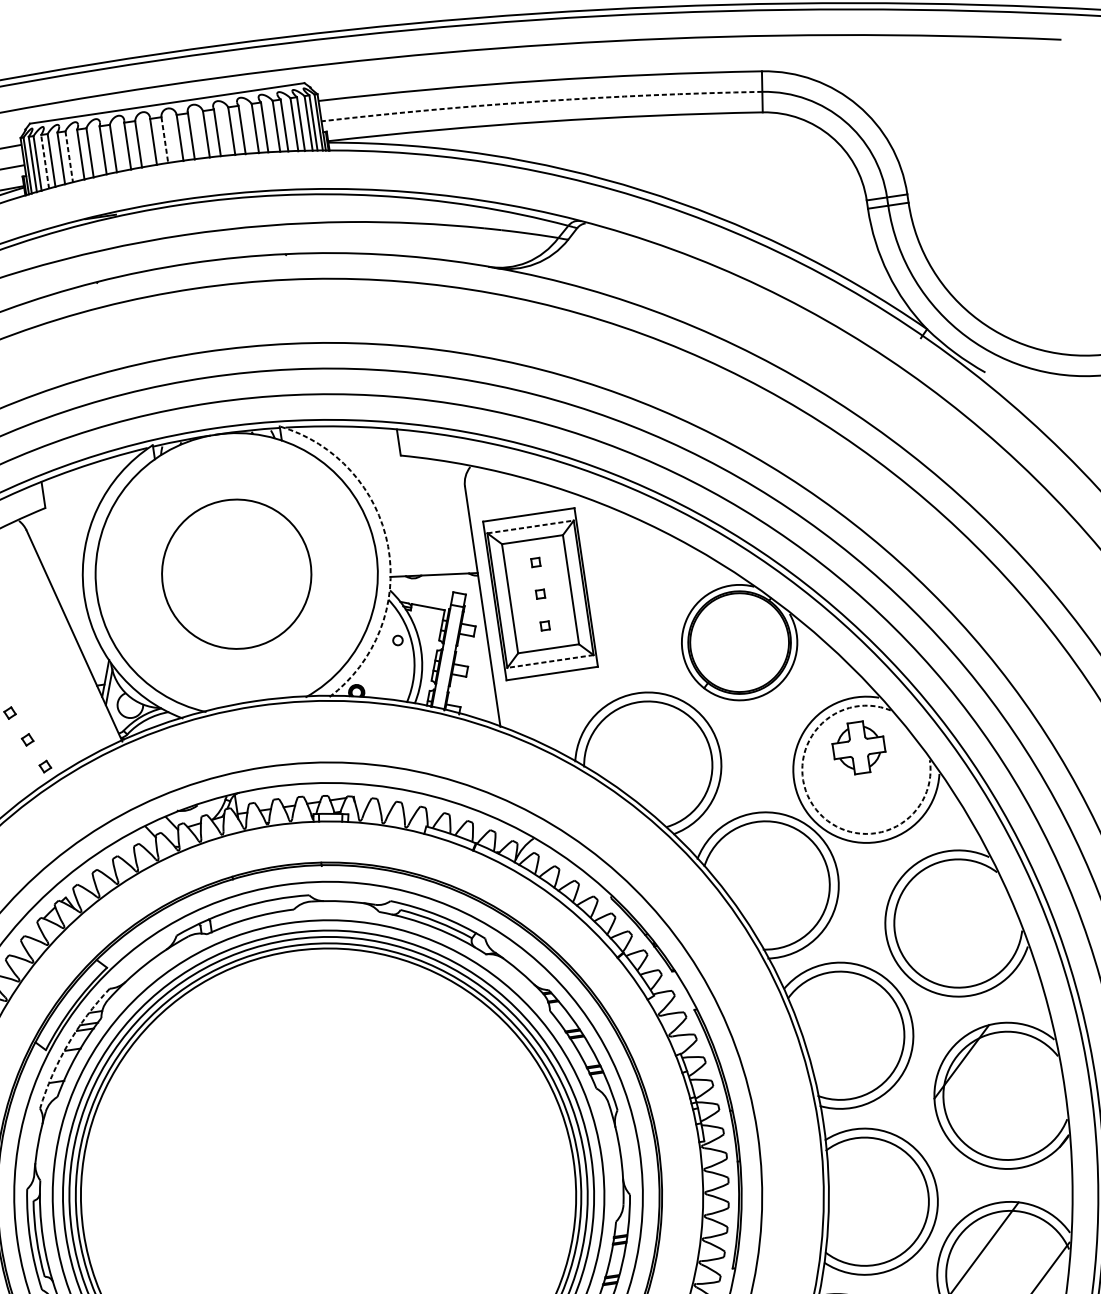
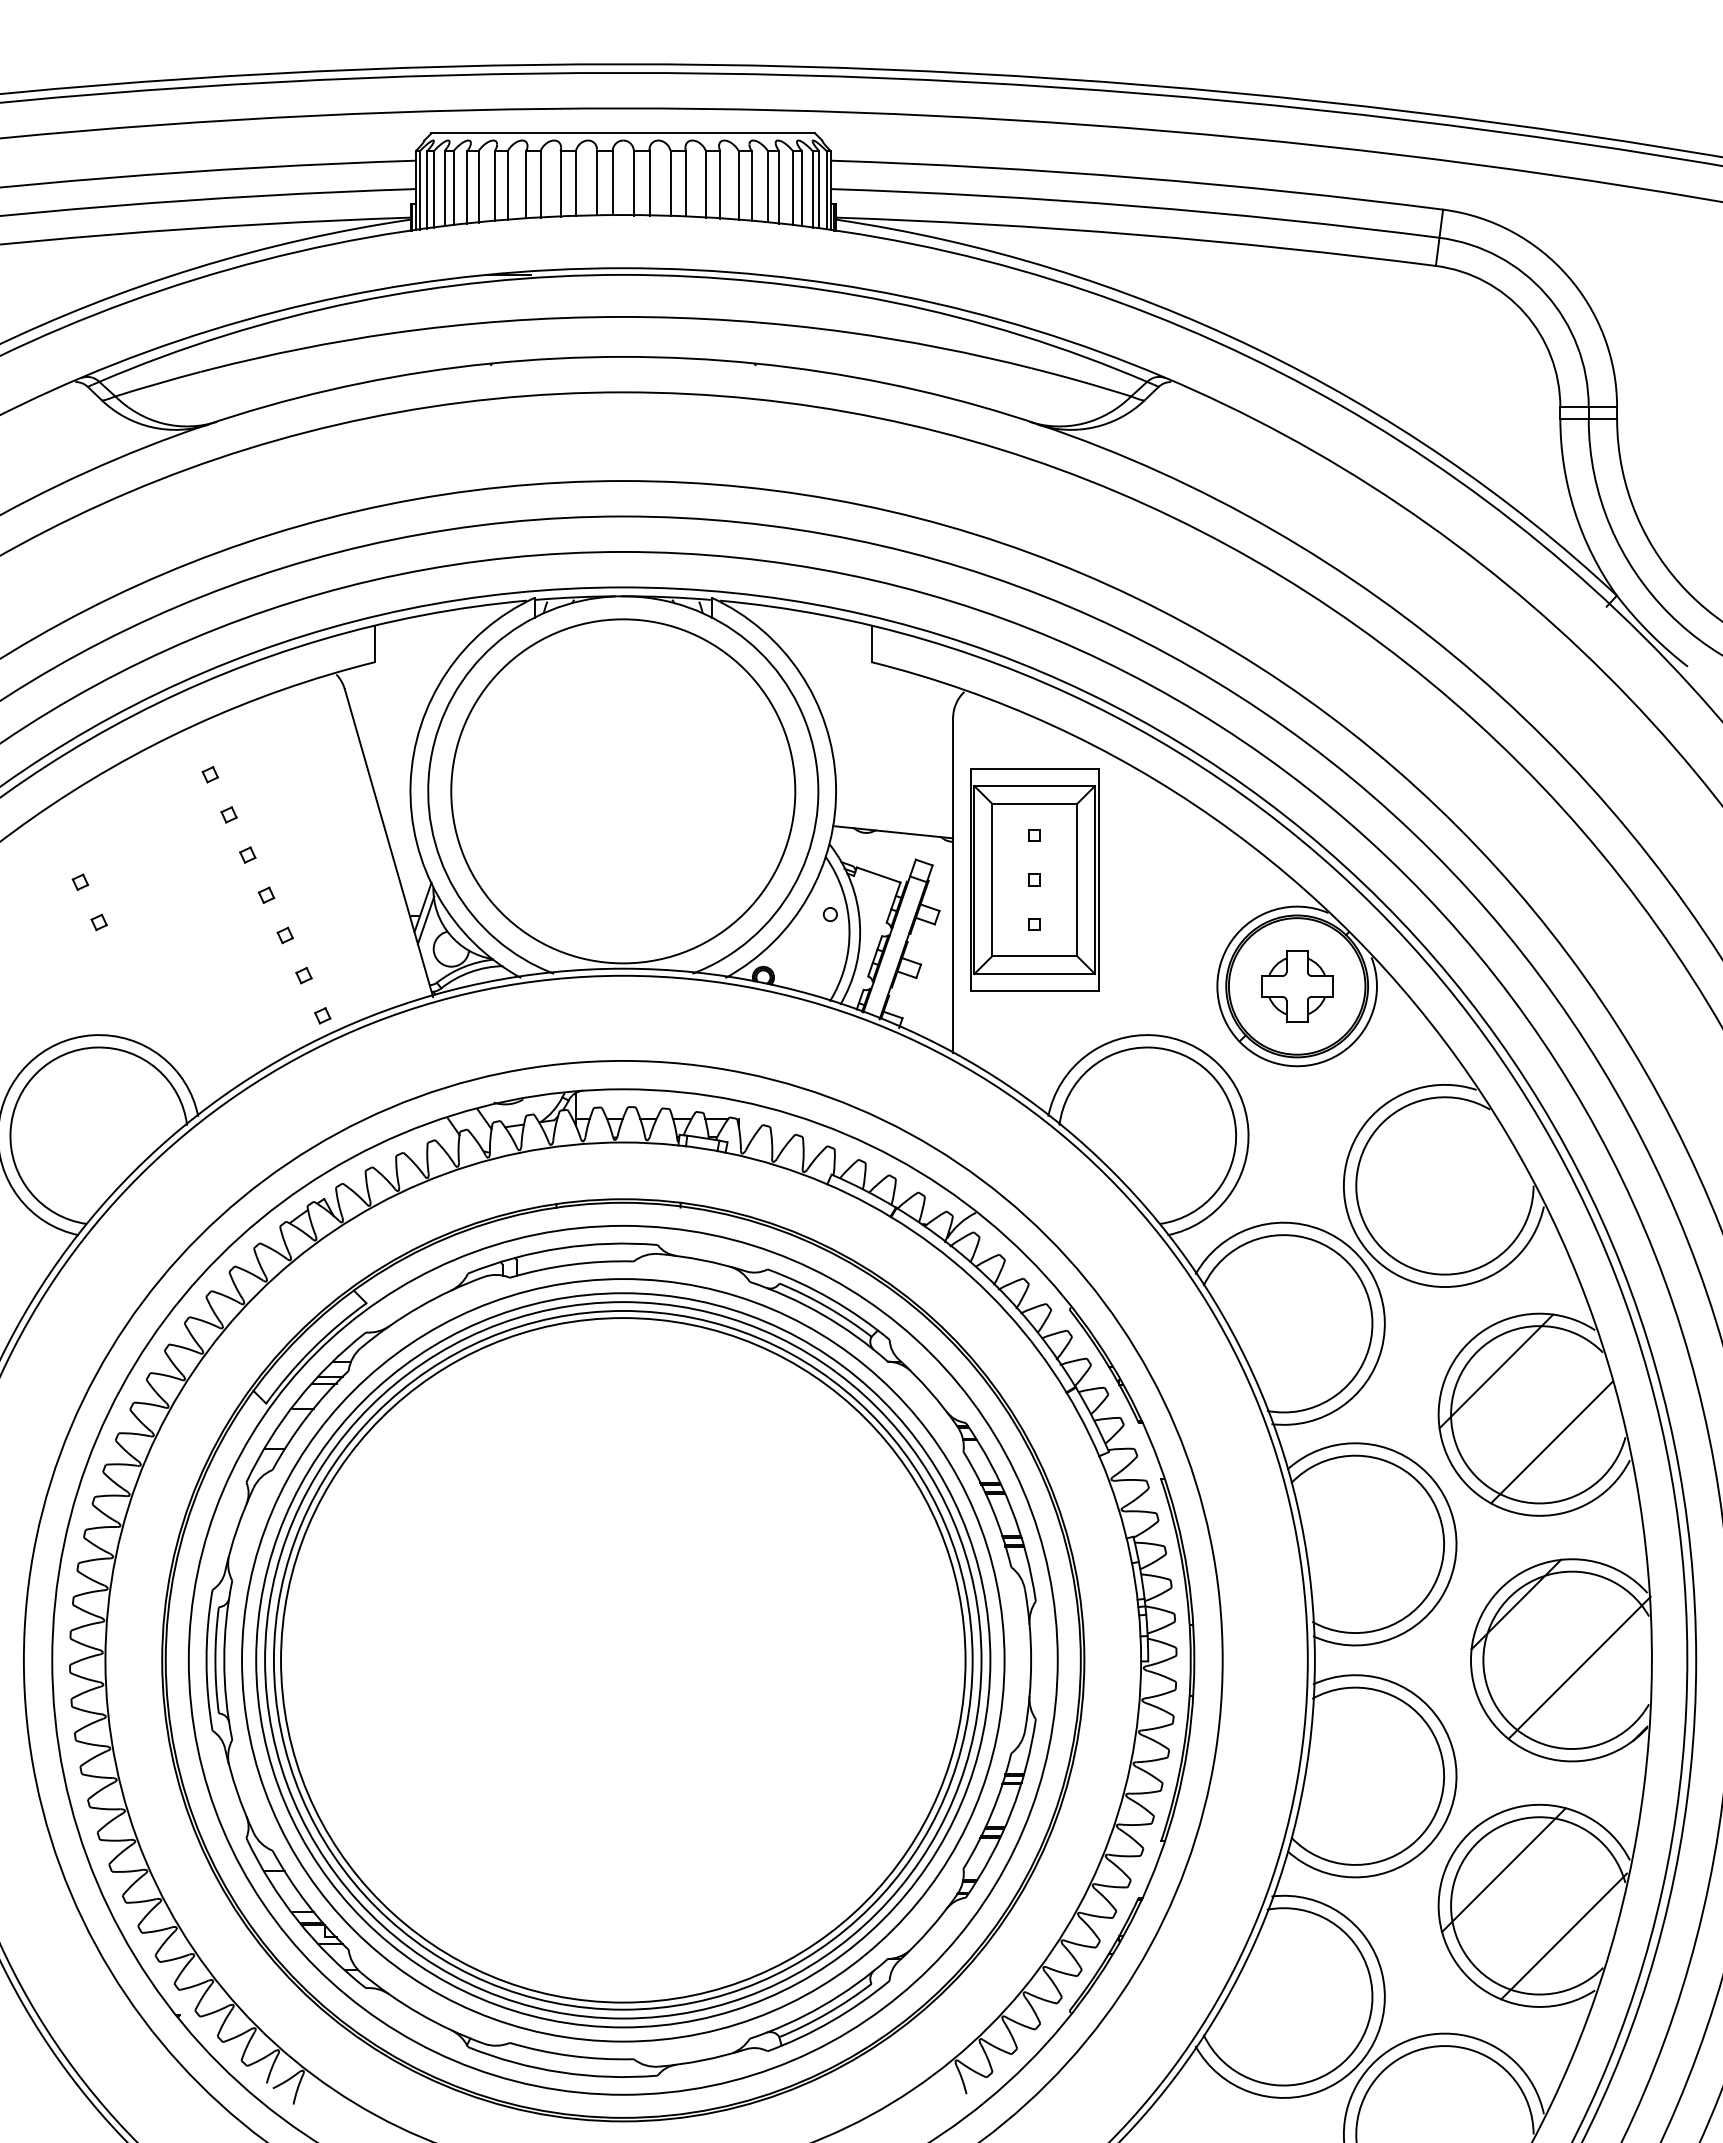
arc: (541, 101) -> (1135, 206), dashed -> solid
line: (164, 140) -> (612, 183), dashed -> solid
line: (69, 156) -> (478, 186), dashed -> solid
line: (45, 161) -> (444, 188), dashed -> solid
line: (531, 527) -> (1035, 786), dashed -> solid
arc: (387, 546) -> (835, 783), dashed -> solid
circle: (236, 574) -> (623, 791), size x1.67
line: (550, 661) -> (1034, 974), dashed -> solid
part: (859, 747) -> (1297, 986), moved
arc: (815, 809) -> (1367, 1229), dashed -> solid
line: (922, 897) -> (1496, 1371), added
line: (969, 942) -> (1551, 1442), added
arc: (67, 1044) -> (297, 1400), dashed -> solid
line: (1013, 1100) -> (1579, 1667), added

